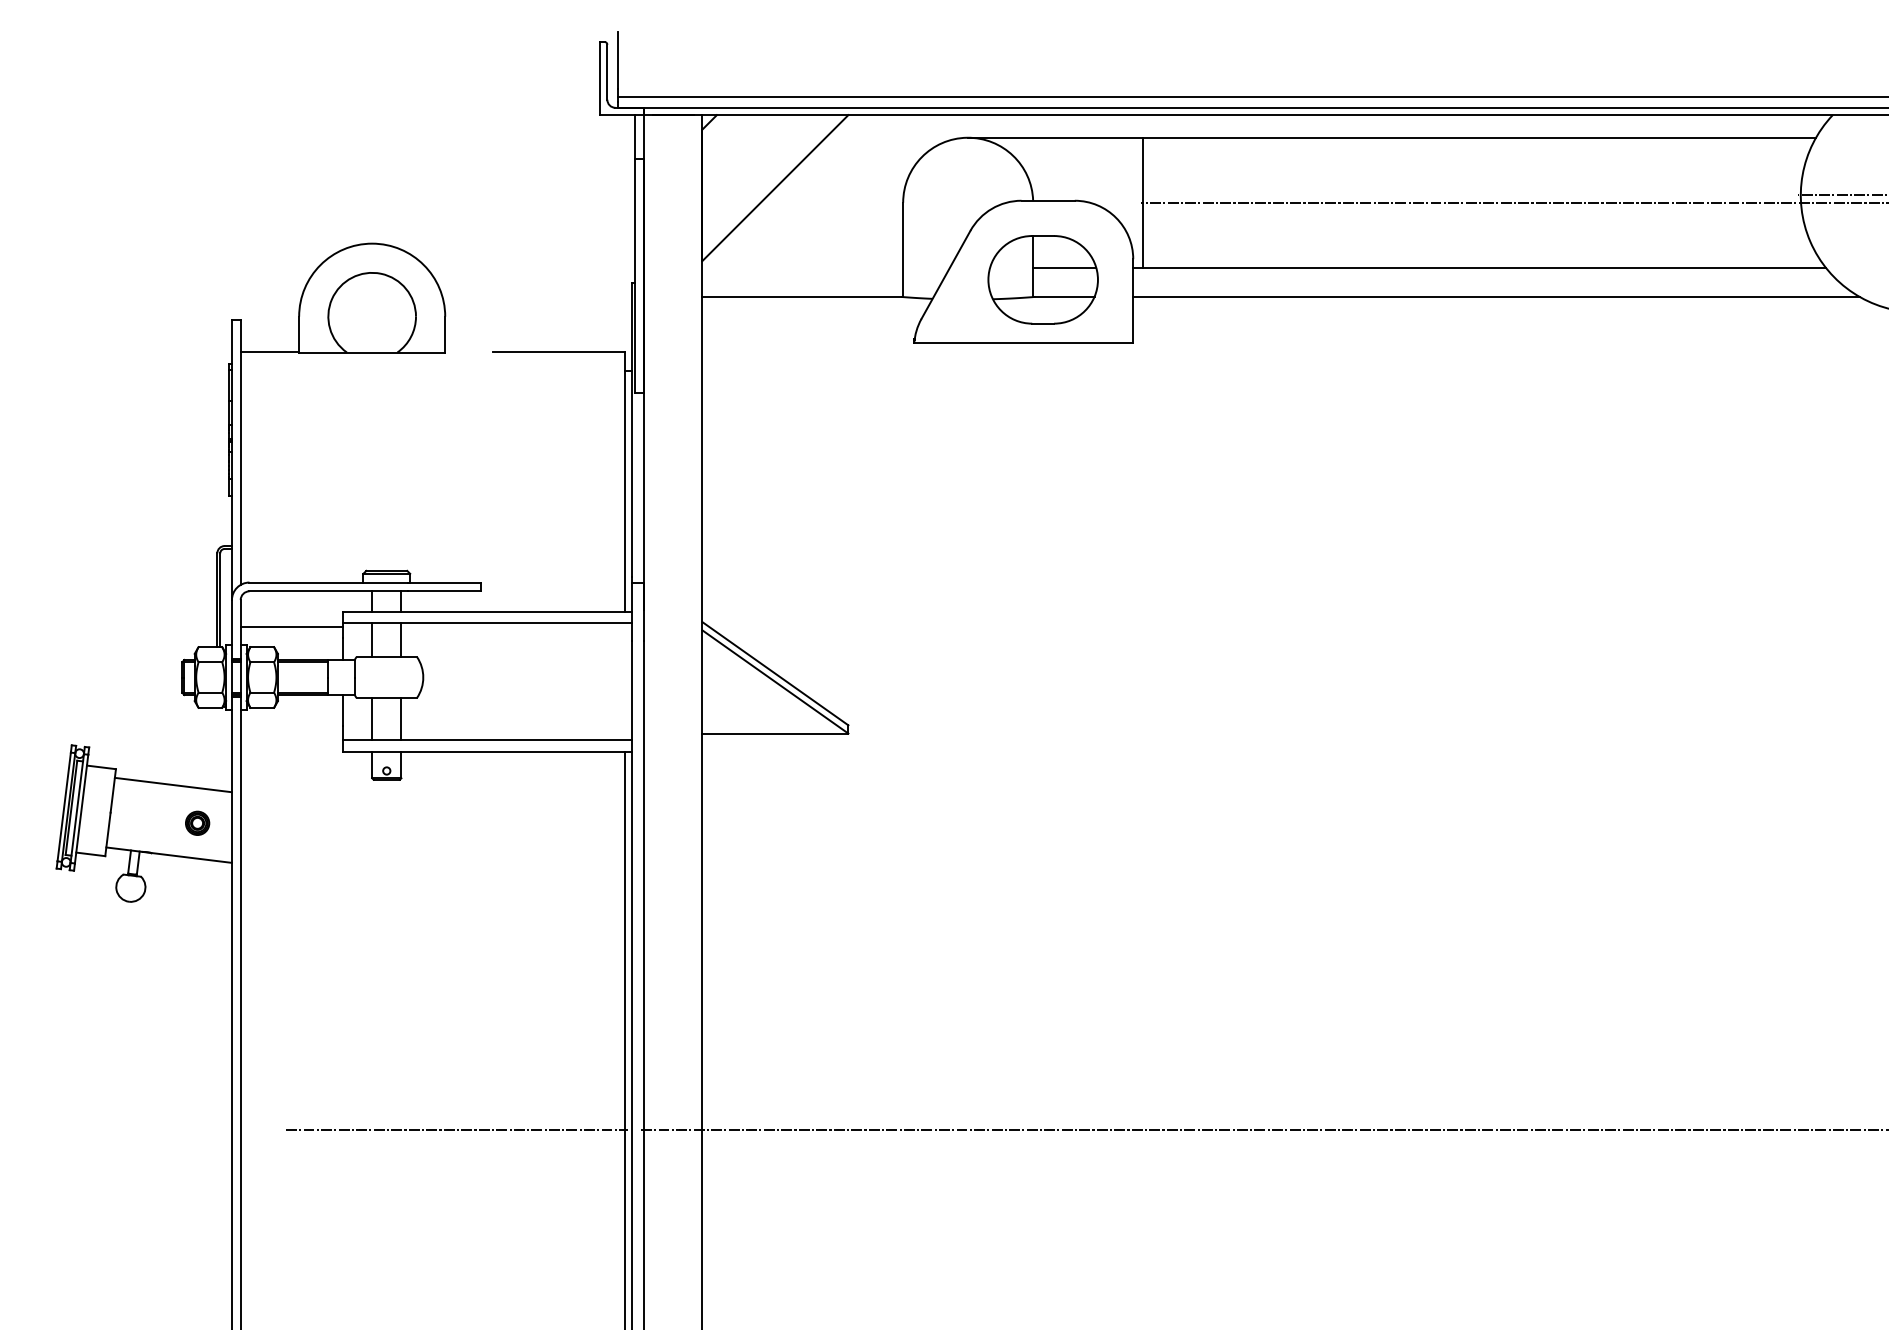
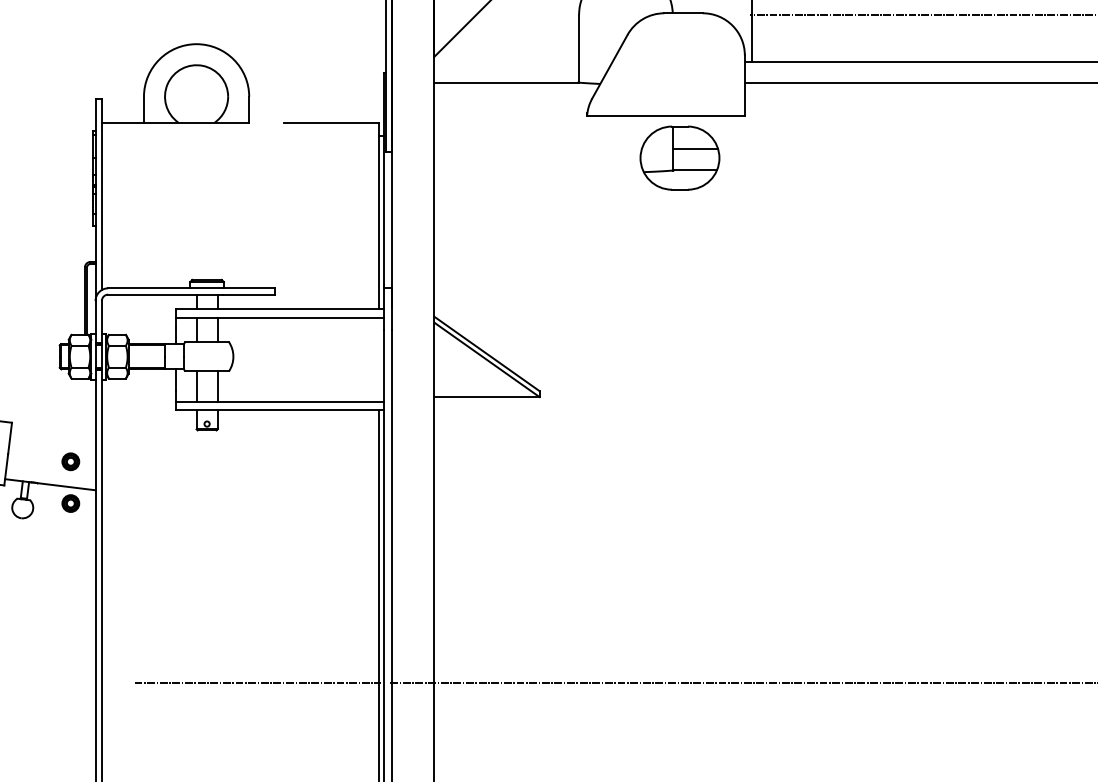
part: (1042, 279) -> (679, 157), moved
line: (291, 626) -> (138, 319), removed
line: (172, 784) -> (52, 433), removed
part: (197, 880) -> (70, 502), added

